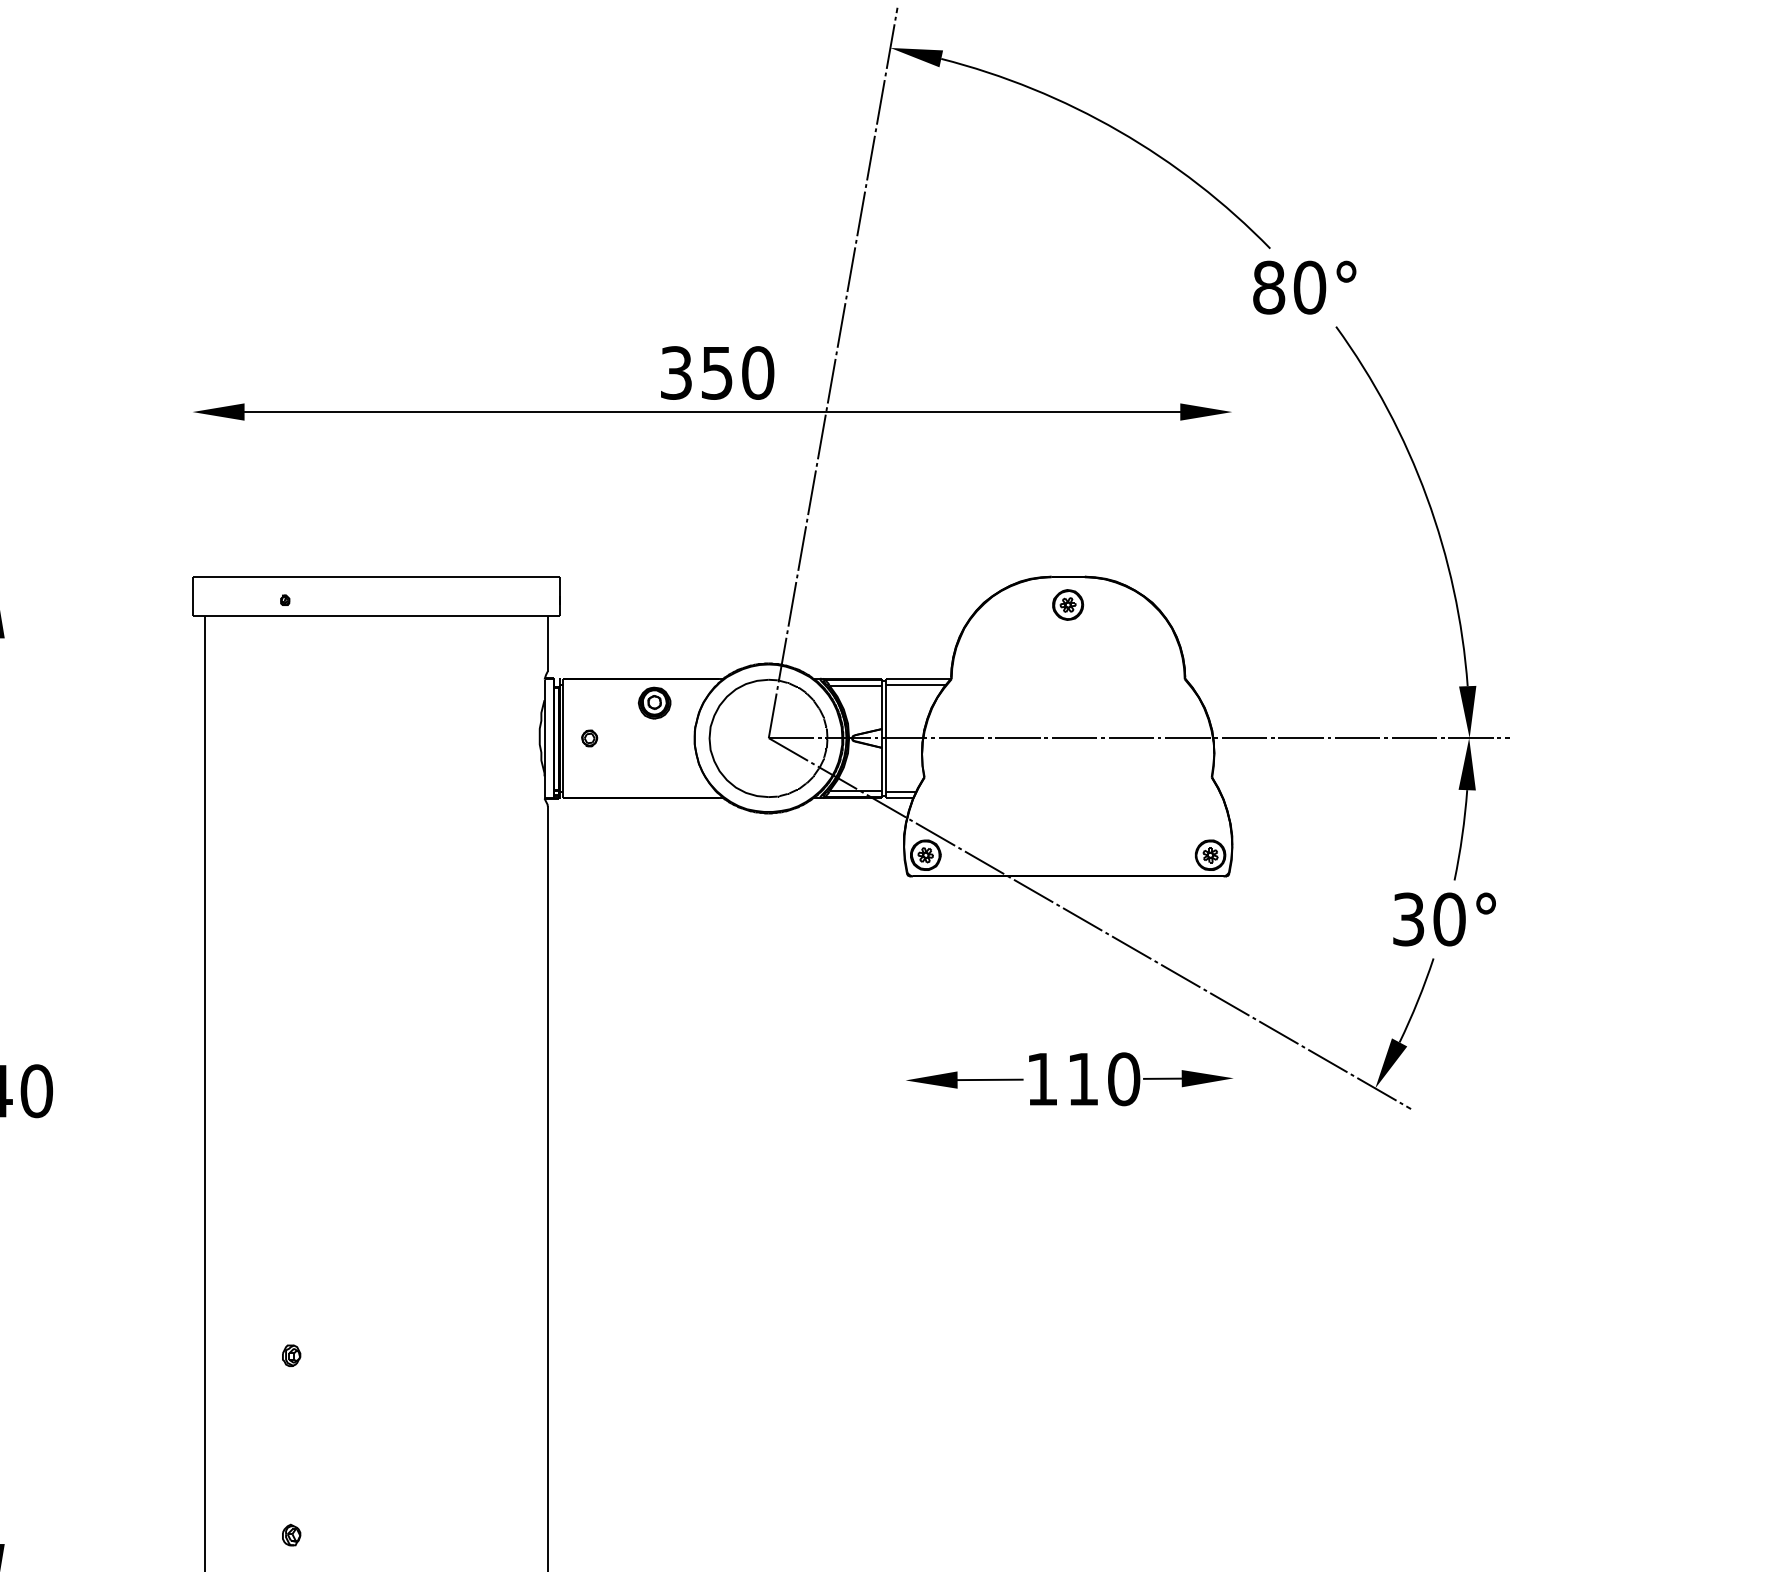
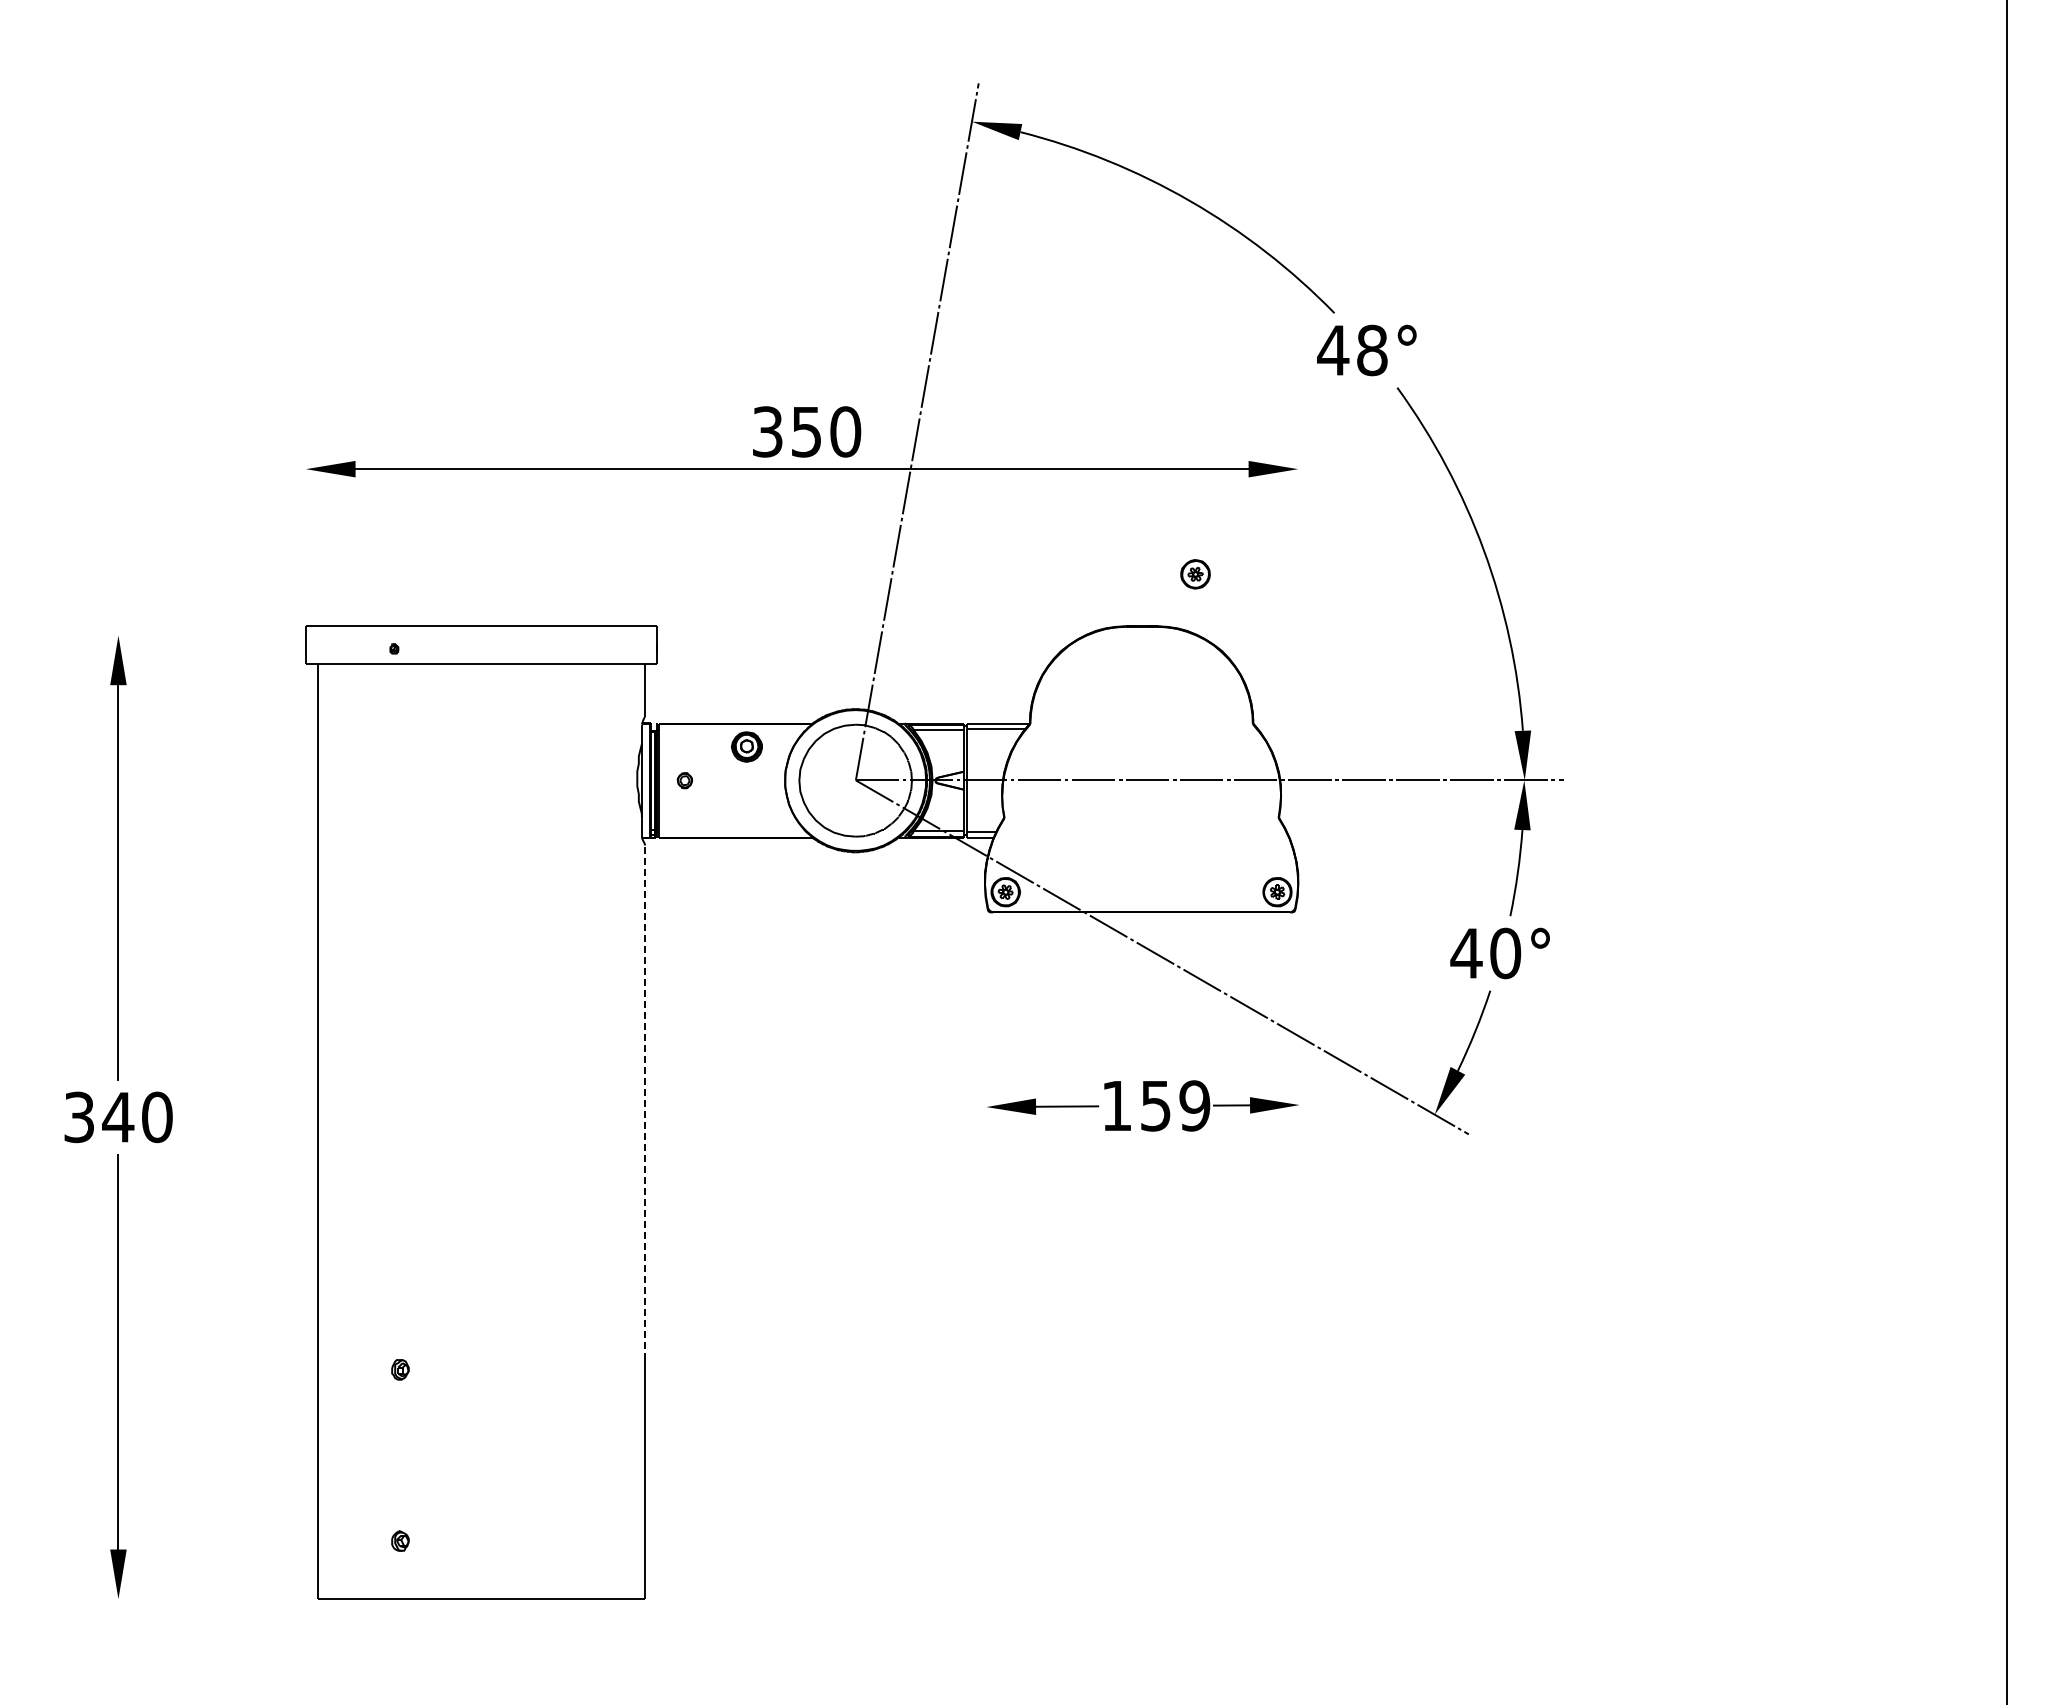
text: (1289, 287) -> (1352, 350), 80° -> 48°
part: (1068, 605) -> (1195, 574), moved
text: (1408, 919) -> (1466, 953), 30° -> 40°
line: (547, 1075) -> (644, 1102), solid -> dashed
text: (1103, 1078) -> (1175, 1105), 110 -> 159

